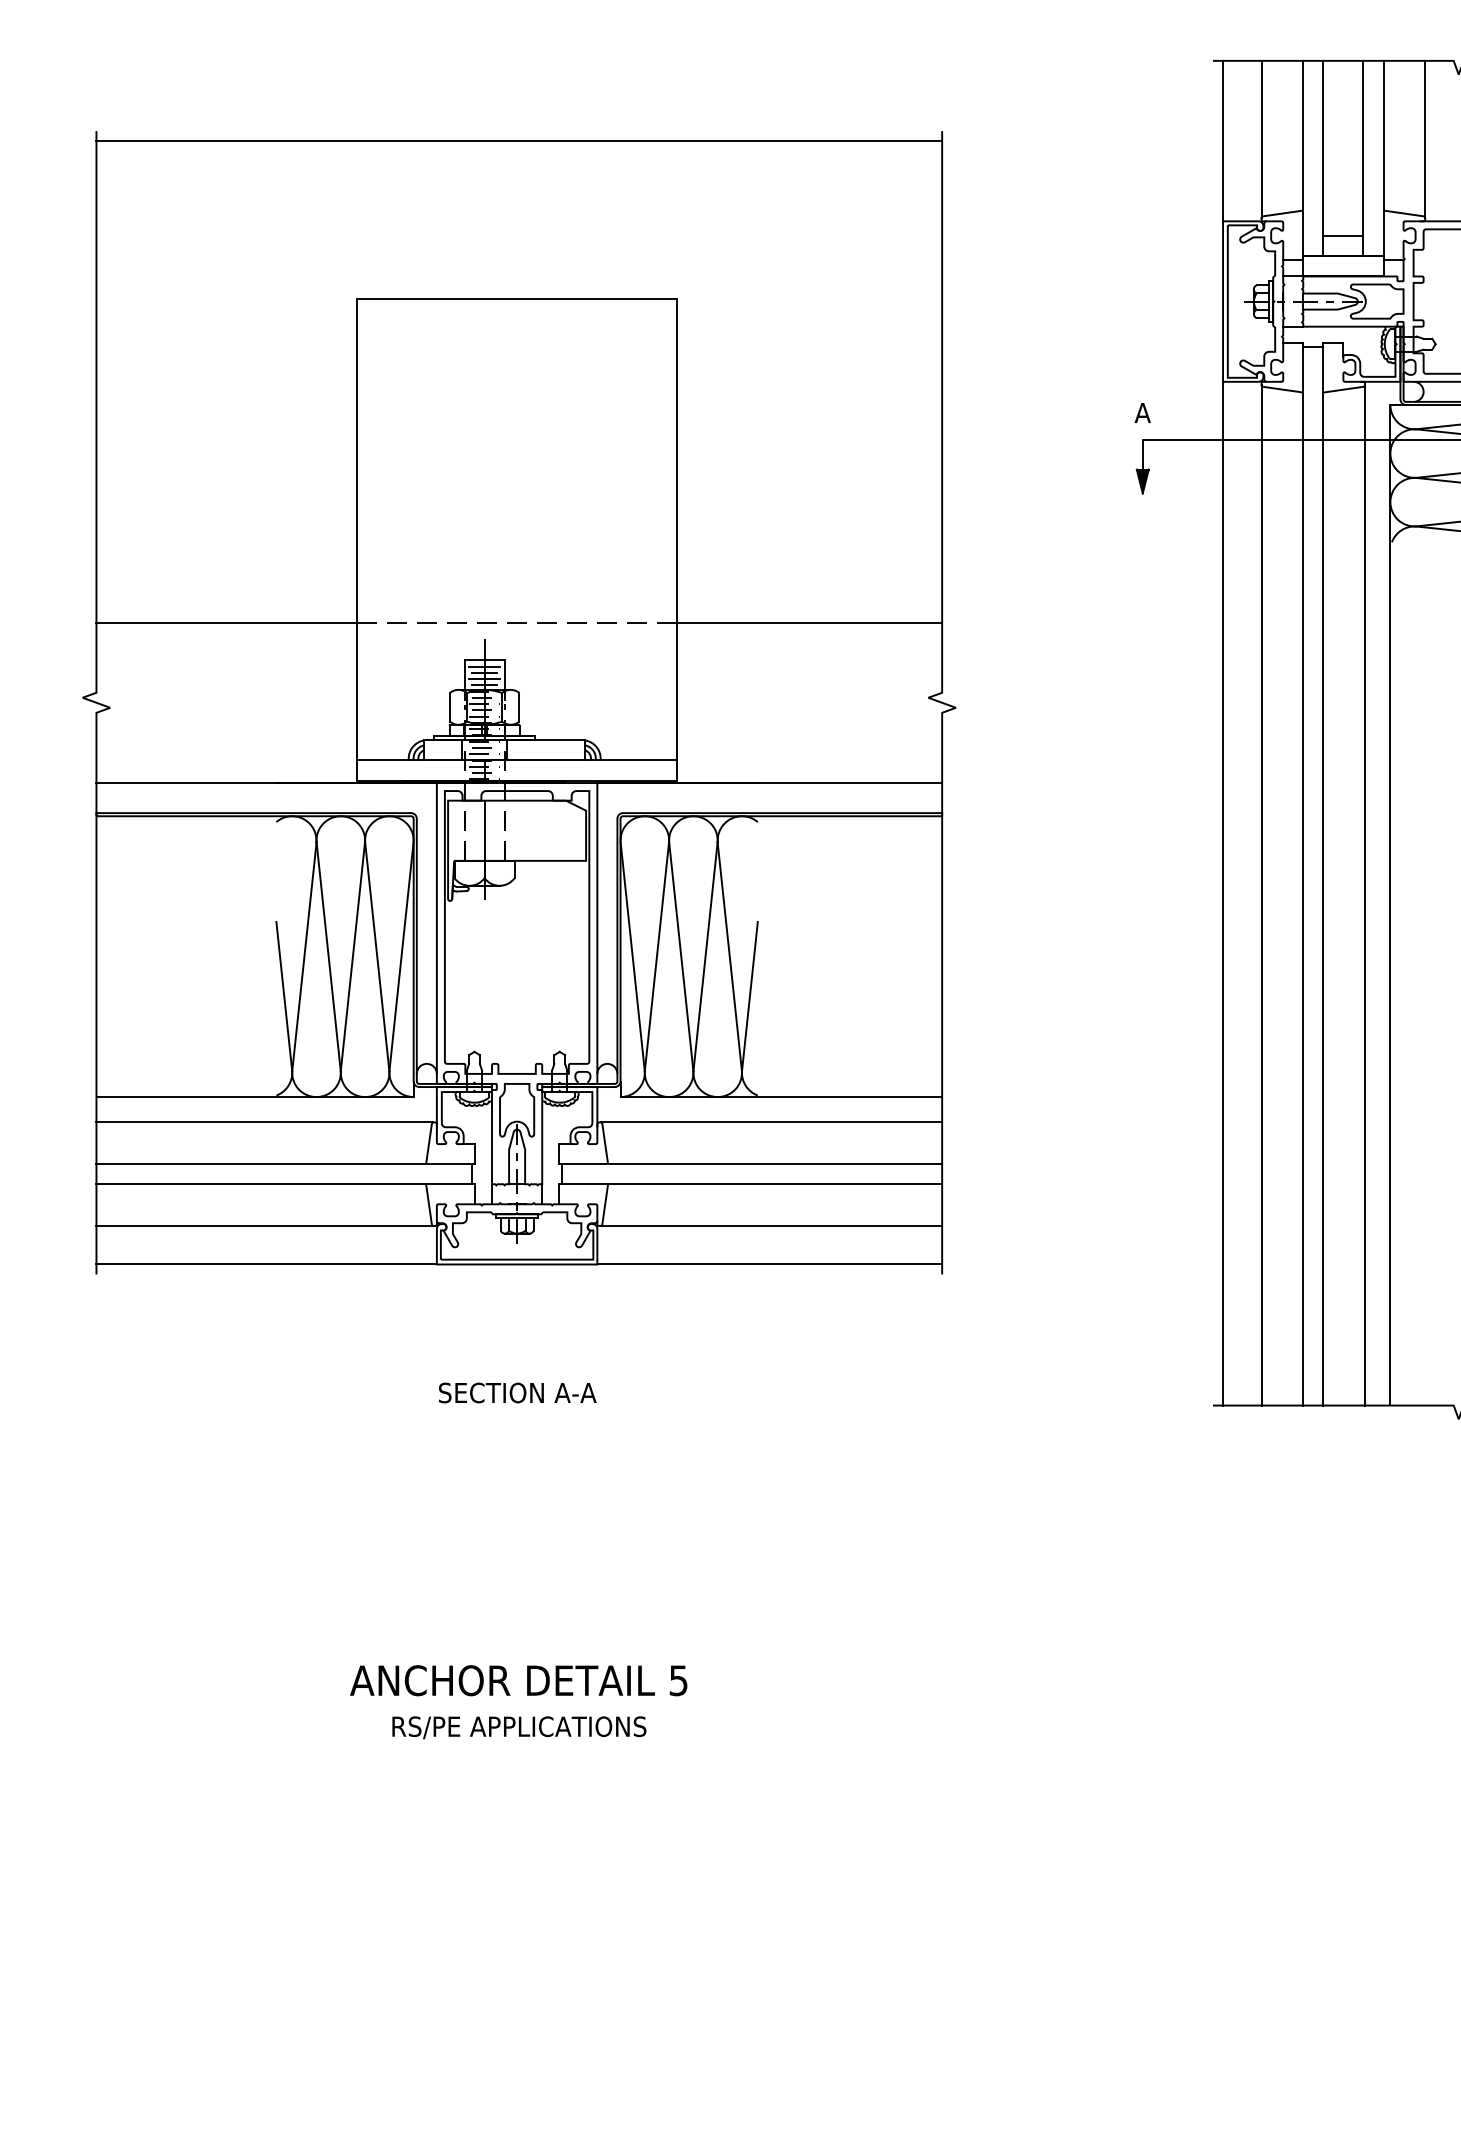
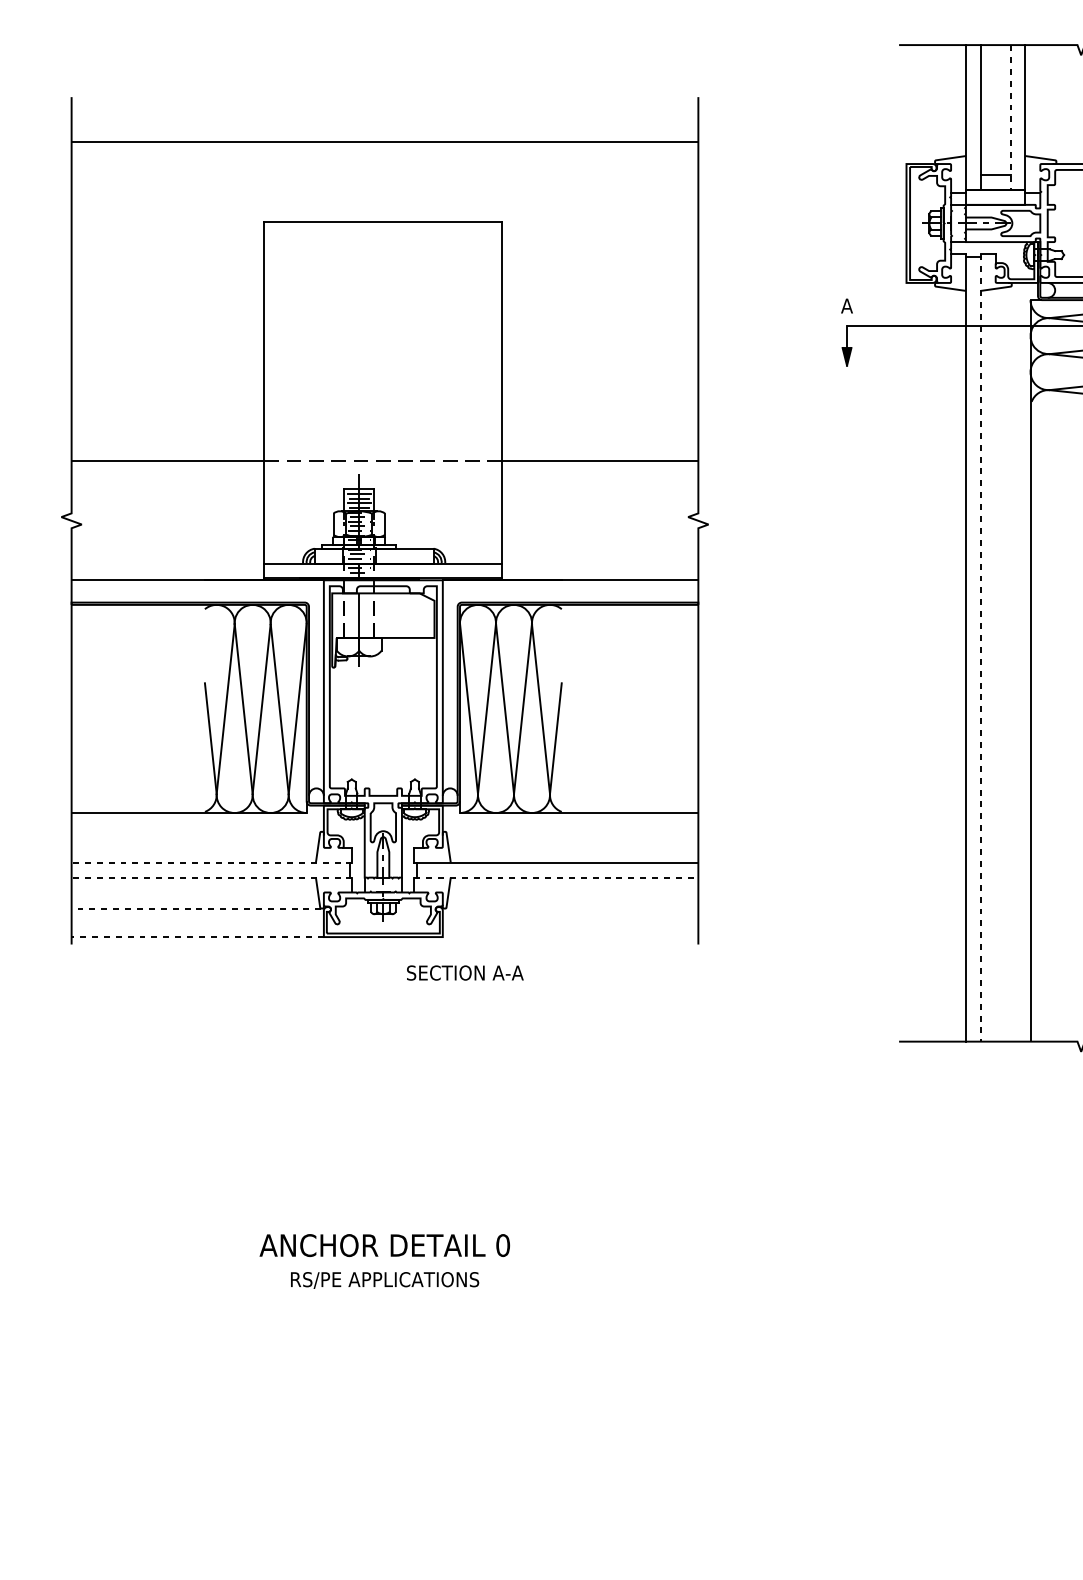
line: (1261, 138) -> (935, 102), removed
line: (1425, 138) -> (1056, 102), removed
line: (1223, 140) -> (906, 104), removed
line: (519, 141) -> (385, 142), moved
line: (1363, 158) -> (1010, 117), solid -> dashed
line: (1323, 874) -> (980, 648), solid -> dashed
line: (1223, 893) -> (906, 662), removed
line: (1261, 895) -> (935, 663), removed
line: (1365, 895) -> (1012, 663), removed
line: (264, 1122) -> (196, 831), removed
line: (771, 1122) -> (571, 831), removed
line: (285, 1164) -> (211, 862), solid -> dashed
line: (285, 1184) -> (211, 877), solid -> dashed
line: (750, 1184) -> (556, 877), solid -> dashed
line: (264, 1225) -> (196, 908), solid -> dashed
line: (771, 1225) -> (571, 908), removed
line: (266, 1264) -> (197, 937), solid -> dashed
line: (769, 1264) -> (570, 937), removed
text: (517, 1392) -> (465, 972), moved
text: (678, 1680) -> (502, 1245), 5 -> 0

